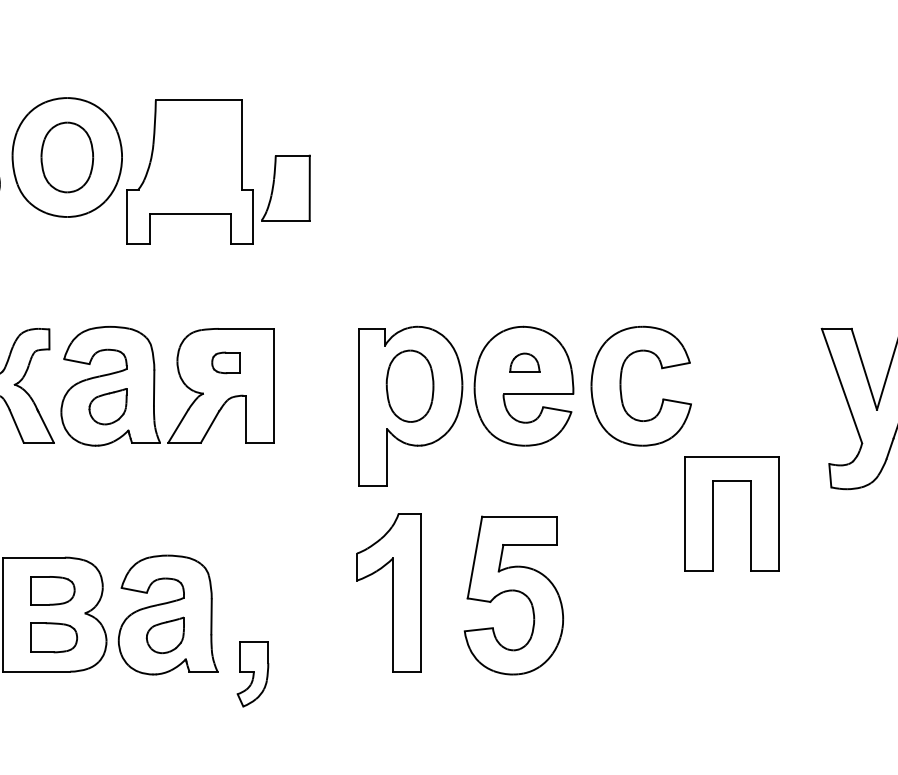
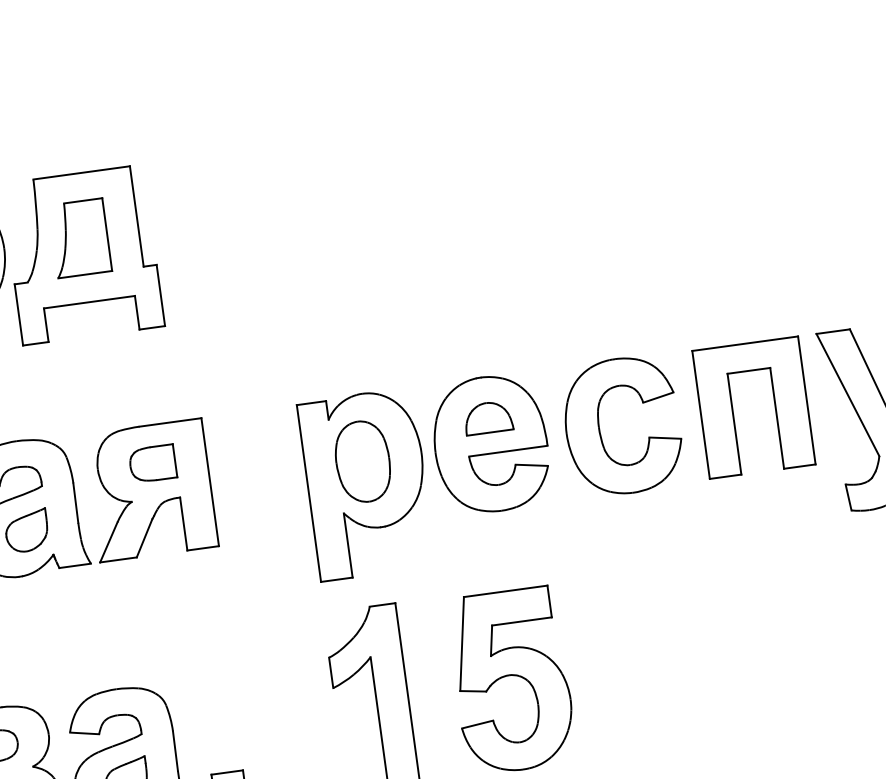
part: (285, 187) -> (79, 237), moved
part: (225, 362) -> (152, 463), size x1.43
part: (524, 362) -> (487, 417), size x1.43
part: (713, 513) -> (732, 410), moved

